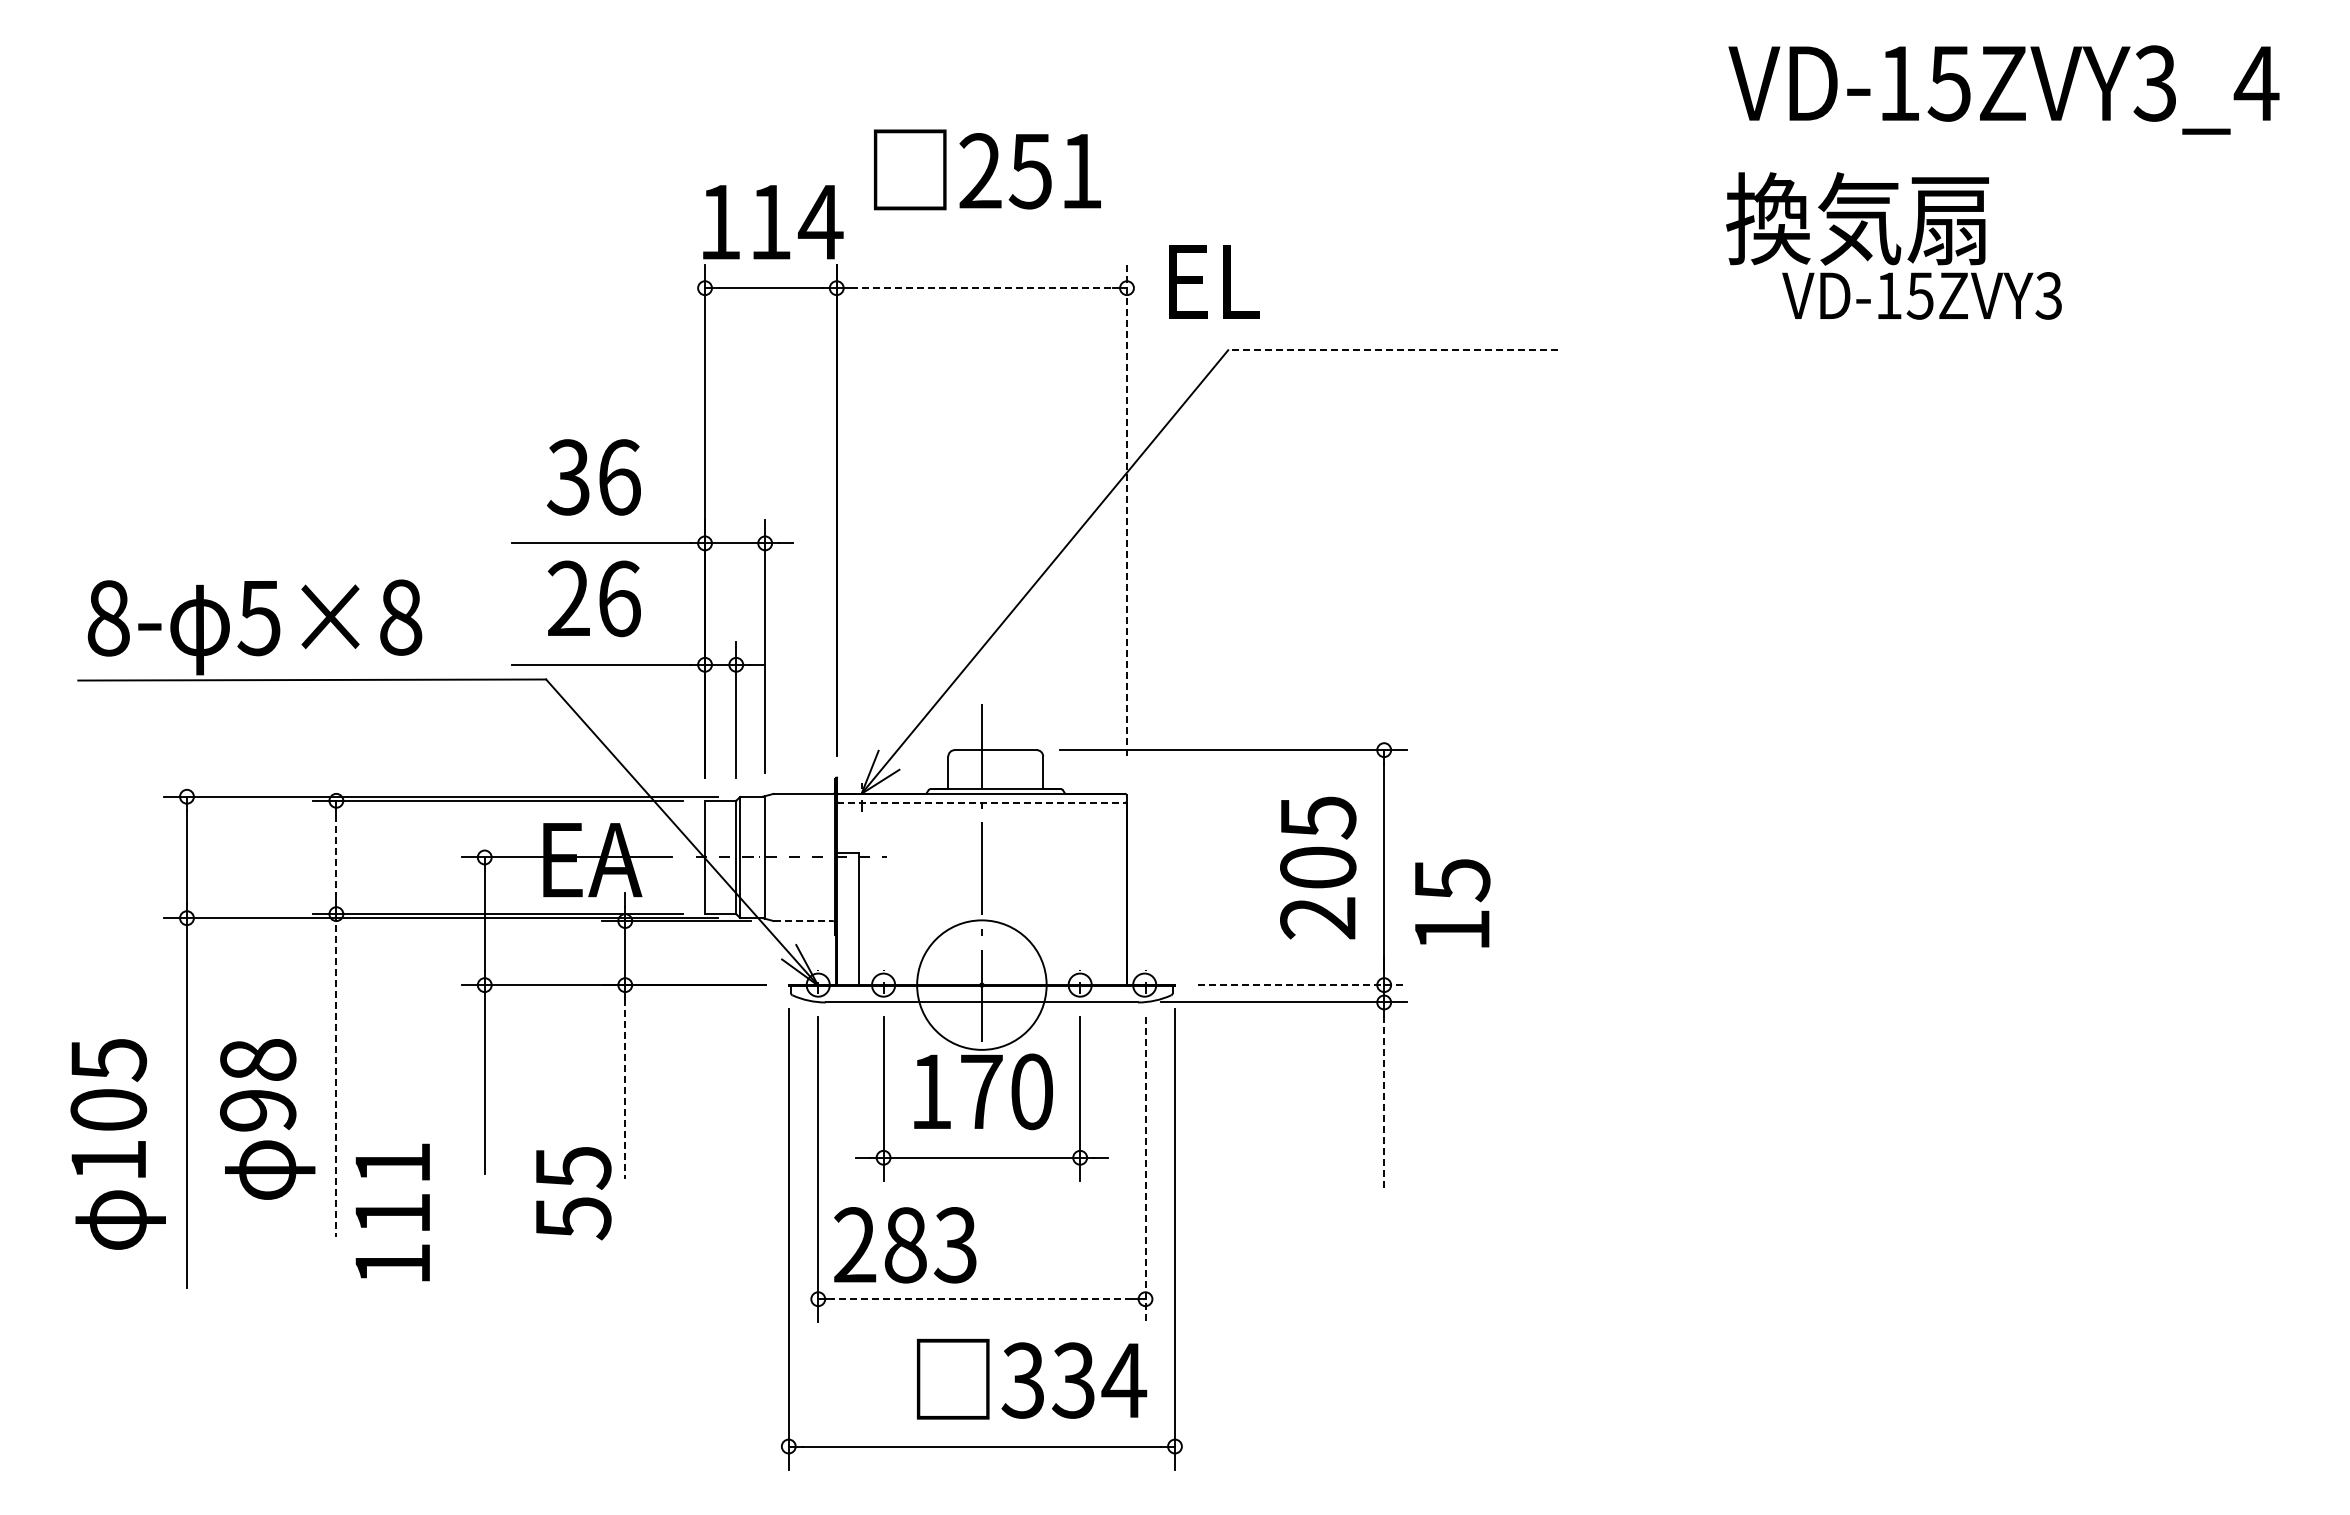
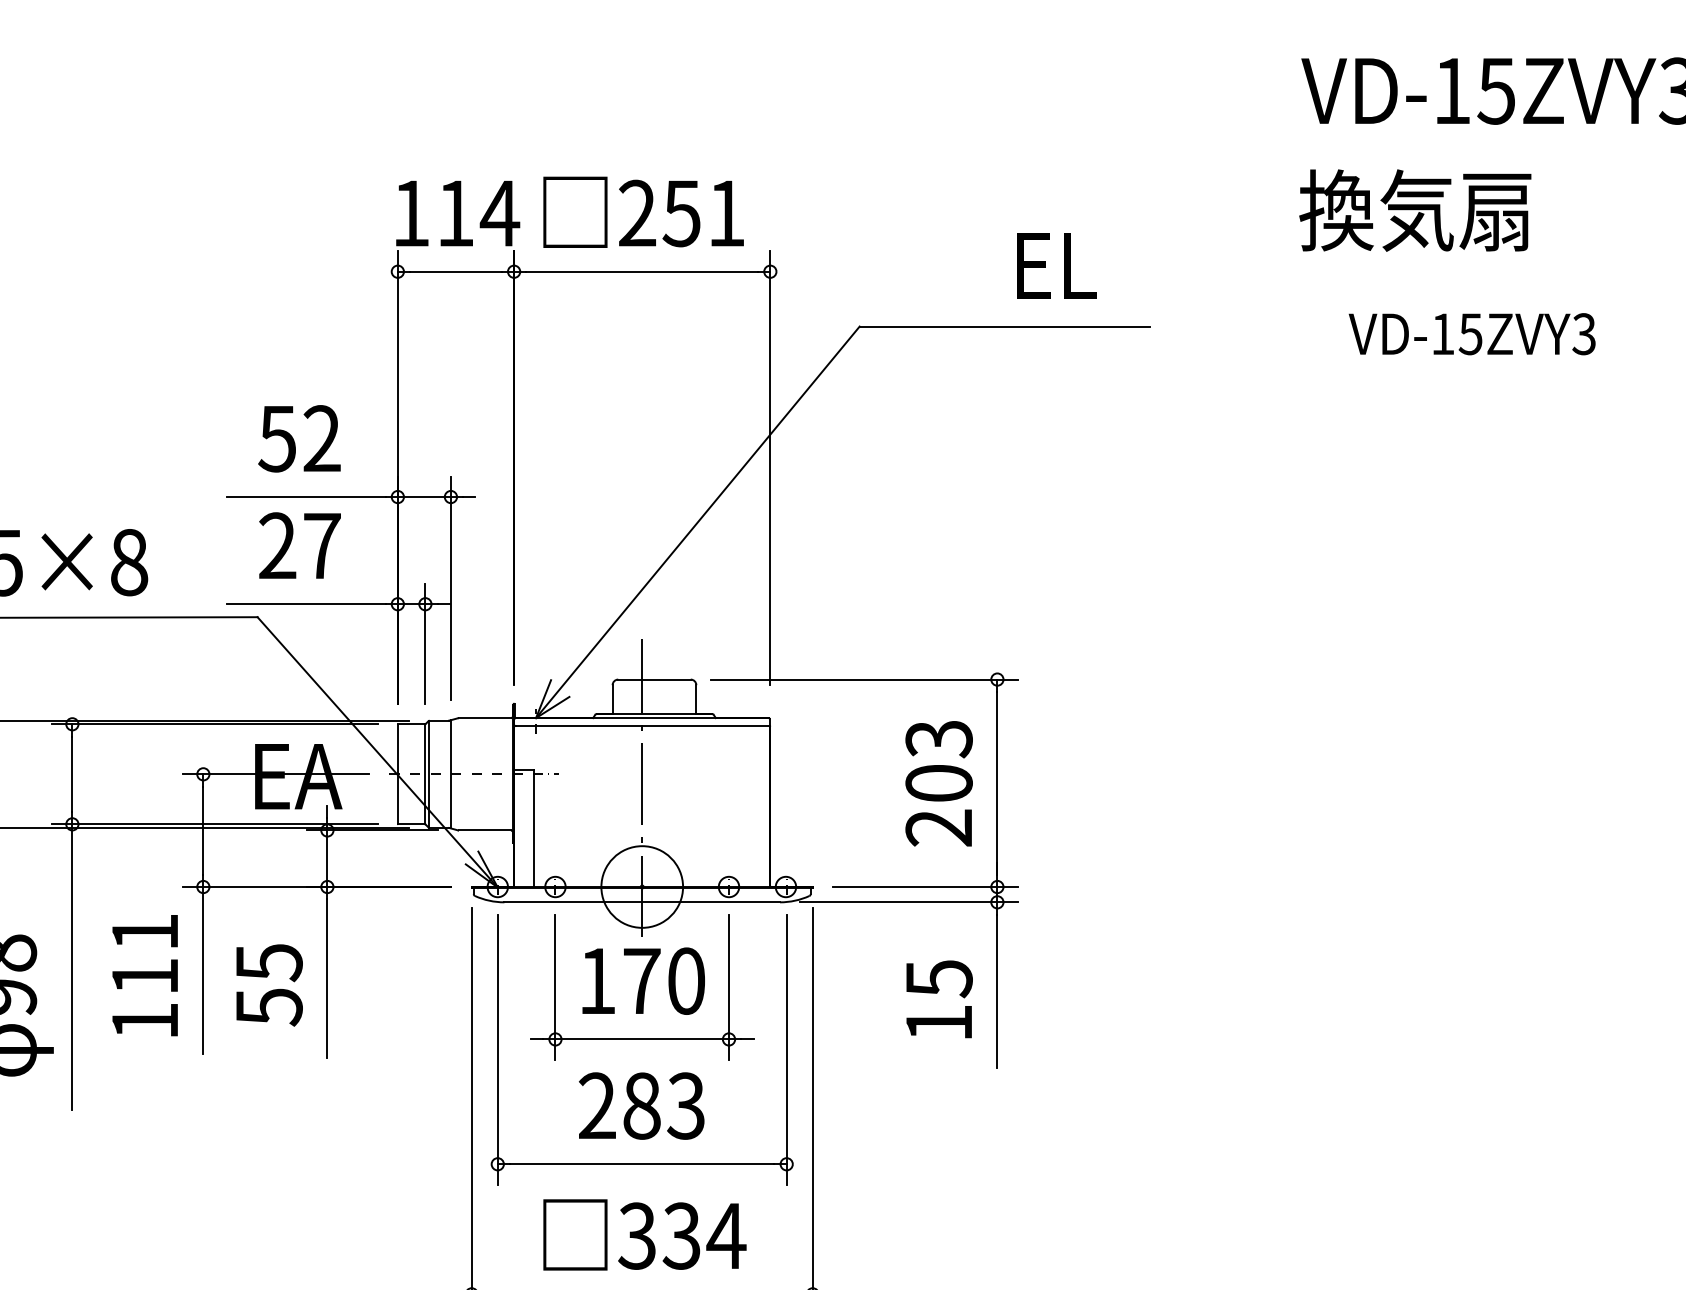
text: (987, 169) -> (643, 212), moved
text: (1214, 281) -> (1056, 265), moved
line: (982, 288) -> (642, 272), dashed -> solid
text: (1921, 295) -> (1471, 333), moved
line: (1392, 350) -> (1004, 326), dashed -> solid
text: (593, 477) -> (299, 438), 36 -> 52
line: (1127, 510) -> (770, 468), dashed -> solid
text: (619, 598) -> (322, 545), 26 -> 27
line: (981, 803) -> (641, 726), dashed -> solid
text: (1318, 817) -> (939, 739), 205 -> 203
line: (336, 857) -> (72, 774), dashed -> solid
text: (1452, 903) -> (939, 999), moved
line: (804, 921) -> (485, 830), dashed -> solid
circle: (981, 984) -> (641, 886), size x0.71
line: (1302, 985) -> (925, 887), dashed -> solid
line: (336, 1075) -> (72, 966), dashed -> solid
line: (625, 1088) -> (327, 978), dashed -> solid
line: (1384, 1103) -> (997, 991), dashed -> solid
line: (1145, 1169) -> (786, 1049), dashed -> solid
text: (573, 1193) -> (269, 985), moved
text: (392, 1212) -> (144, 975), moved
text: (905, 1245) -> (641, 1106), moved
line: (981, 1299) -> (641, 1164), dashed -> solid
text: (1032, 1378) -> (645, 1234), moved

